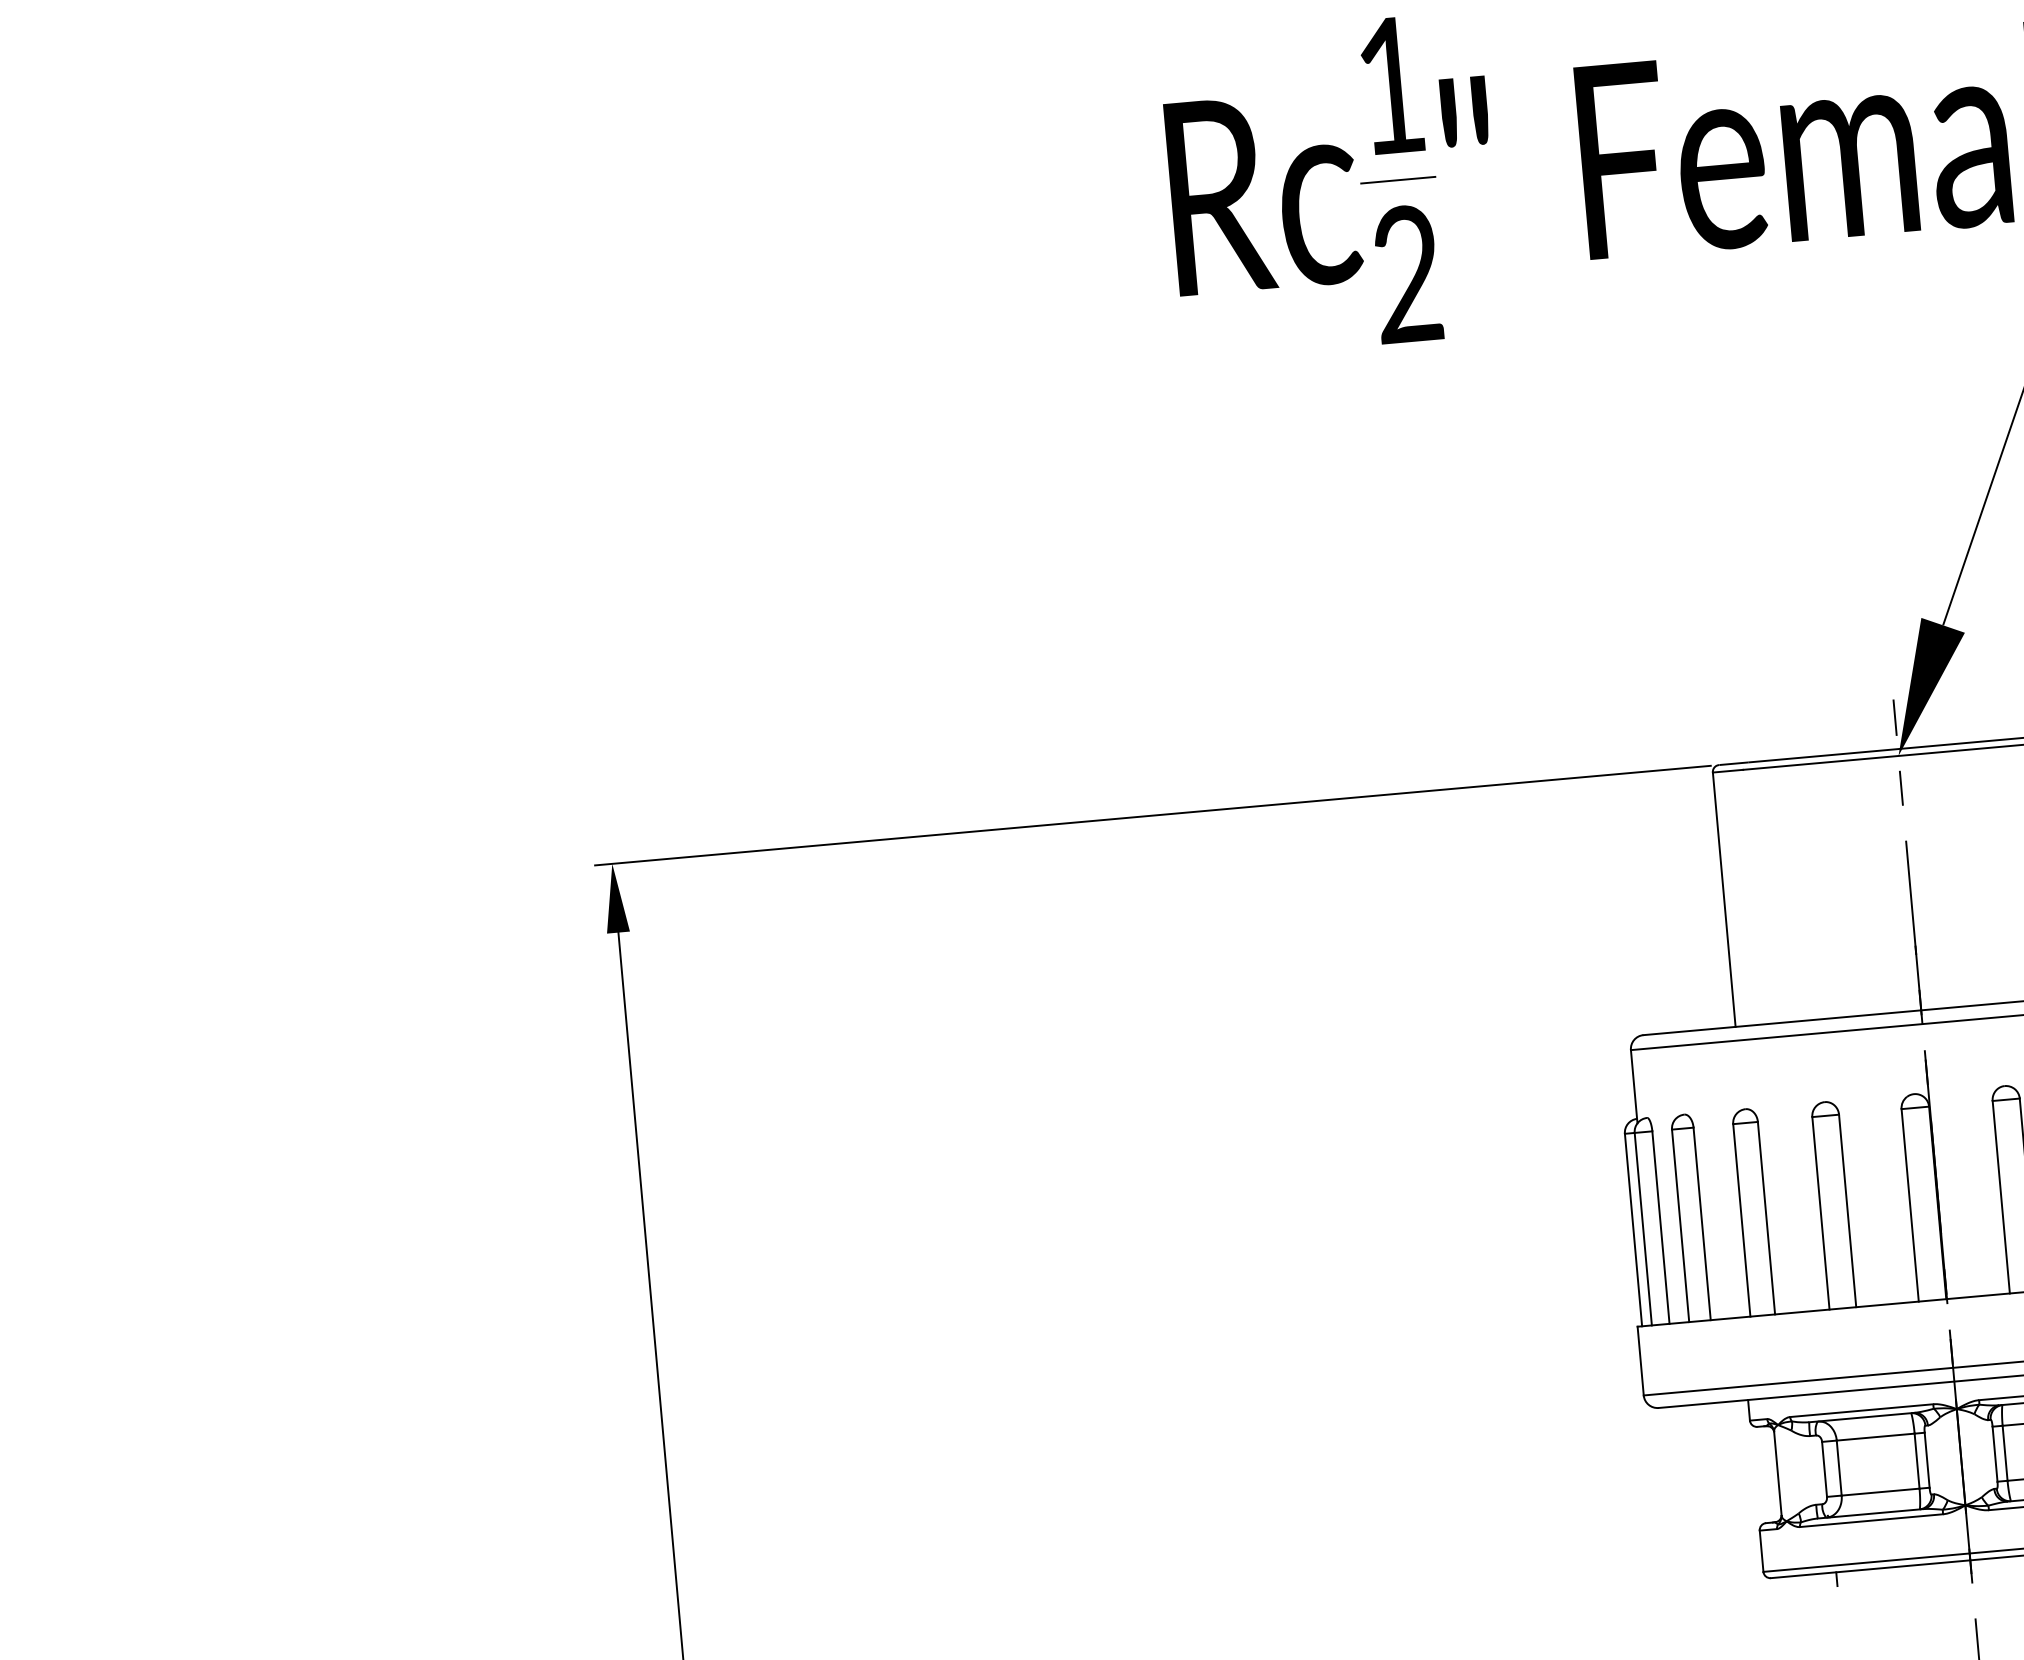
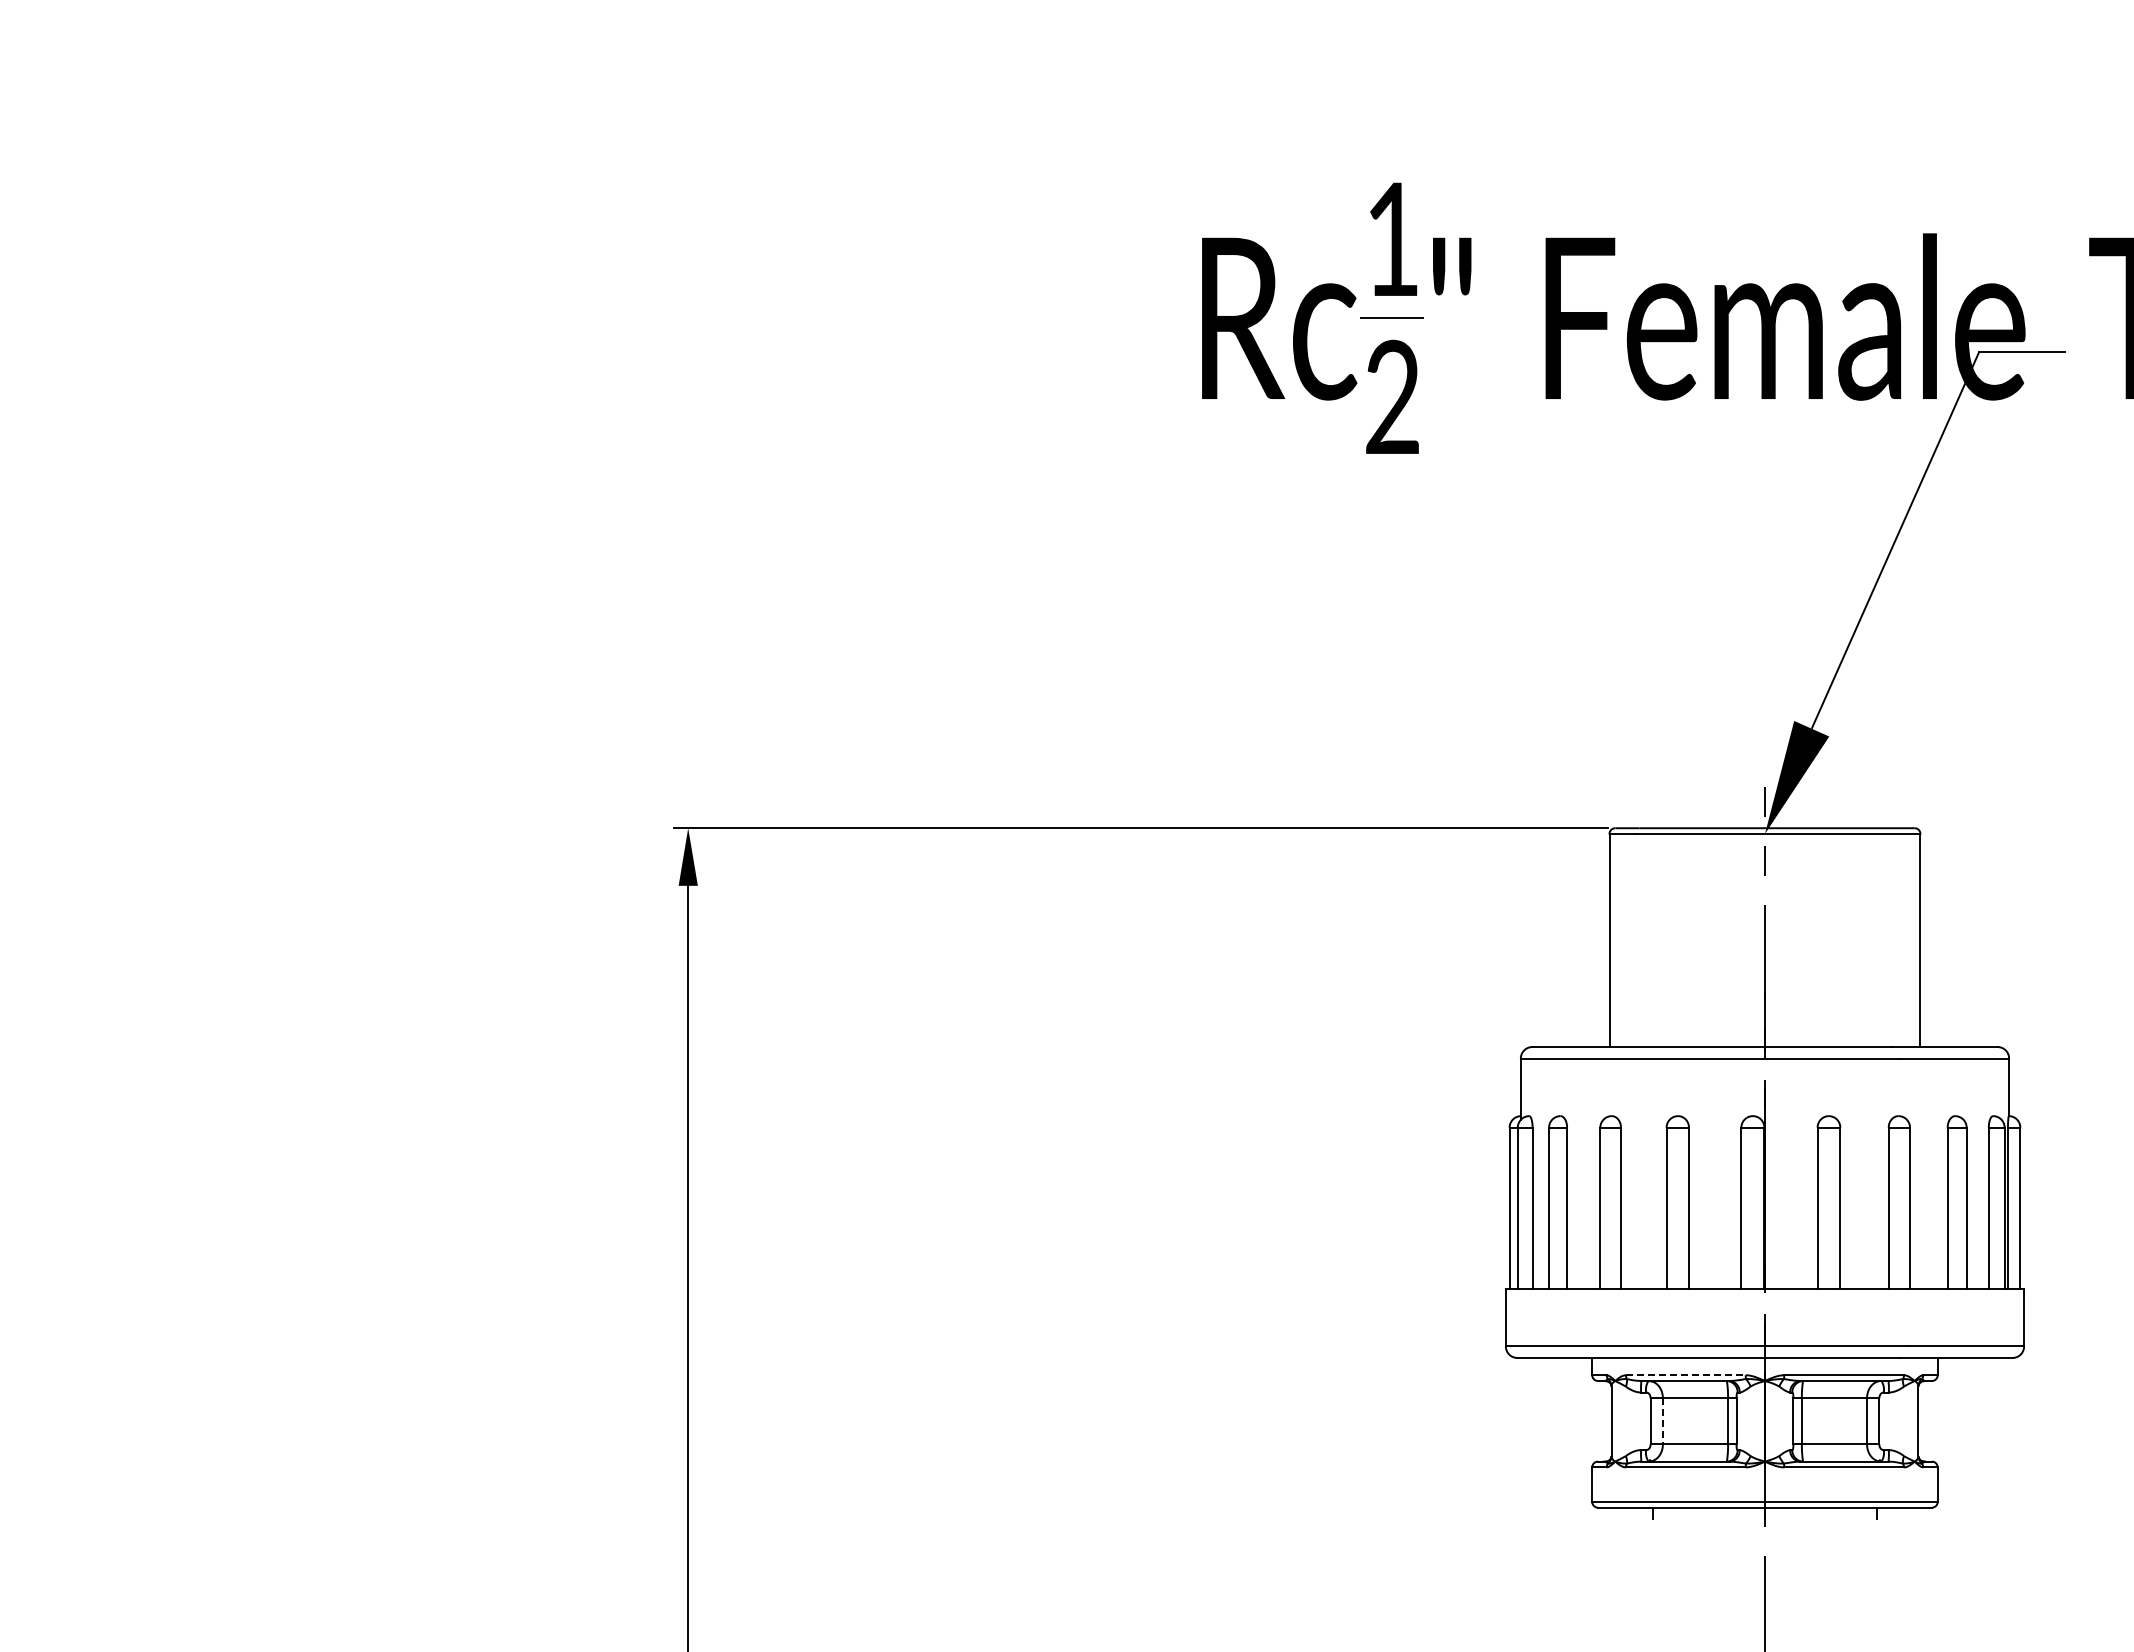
line: (1861, 1410) -> (1685, 1375), solid -> dashed
line: (1838, 1468) -> (1662, 1421), solid -> dashed

